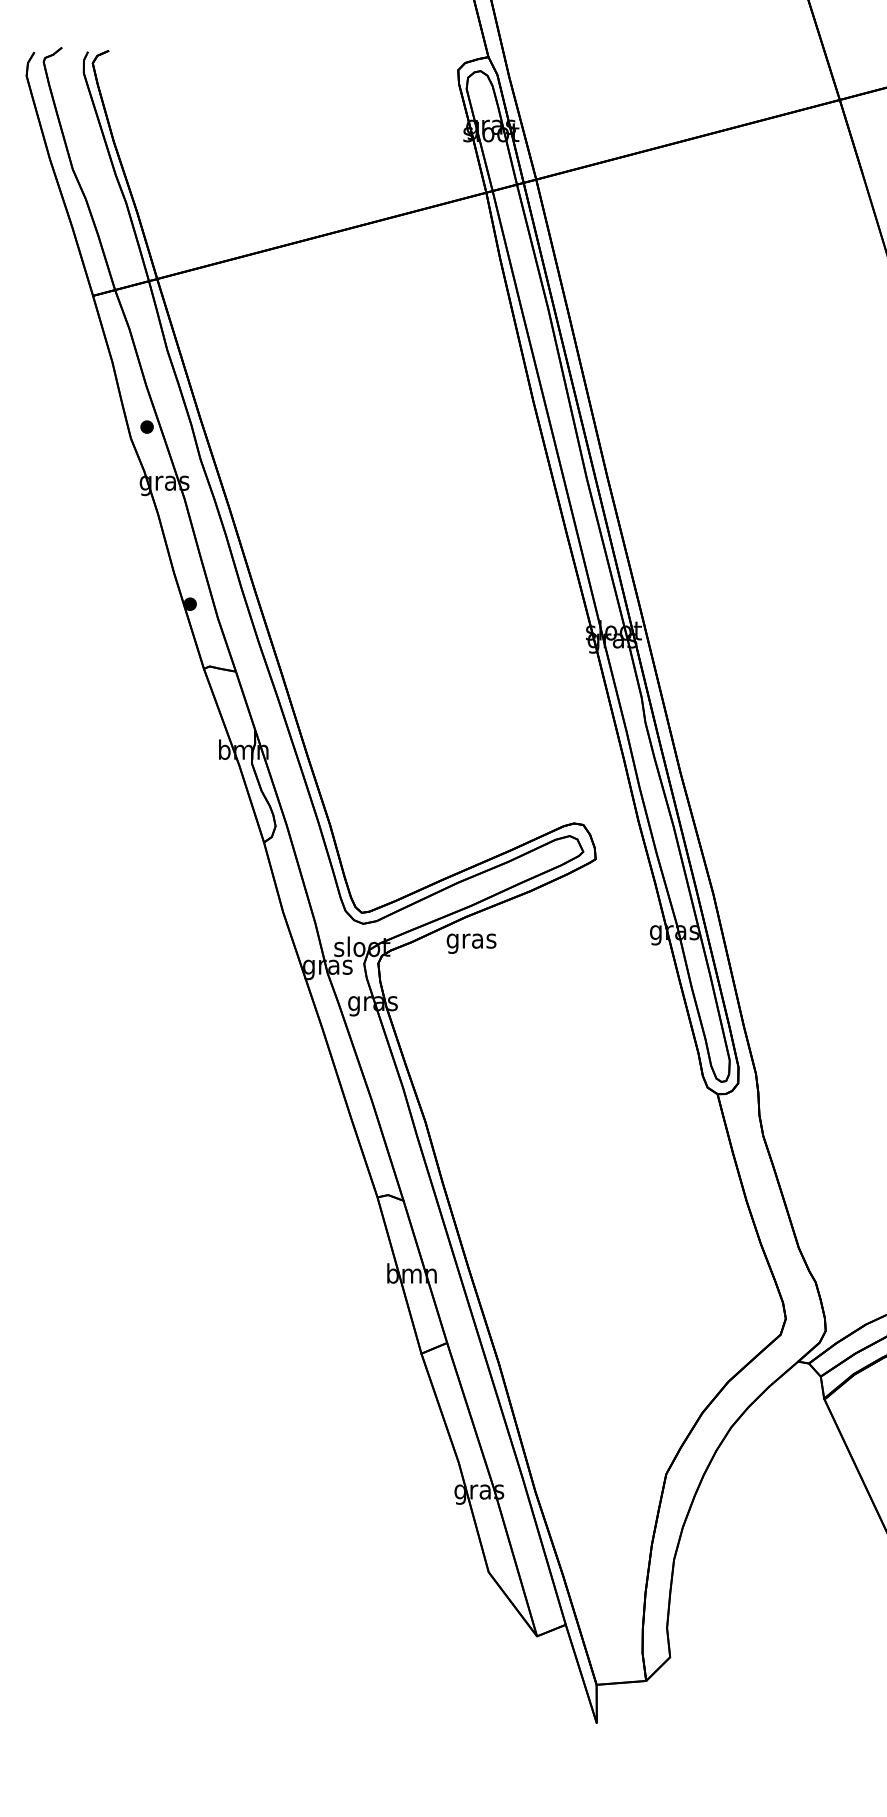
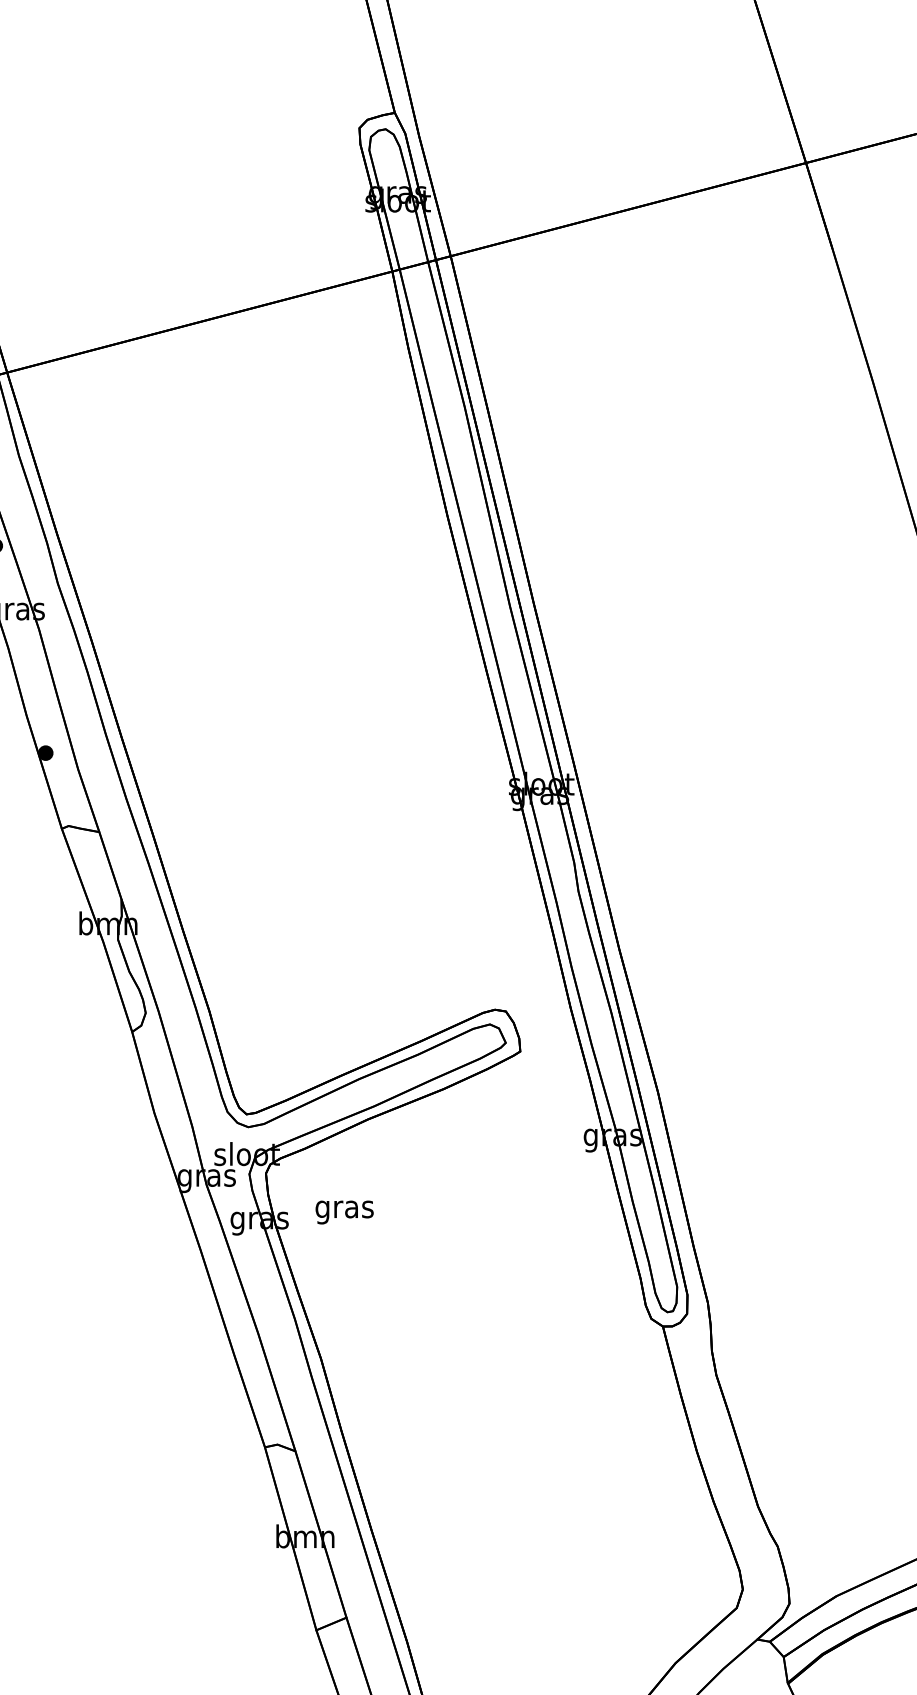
text: (471, 943) -> (344, 1212), moved

